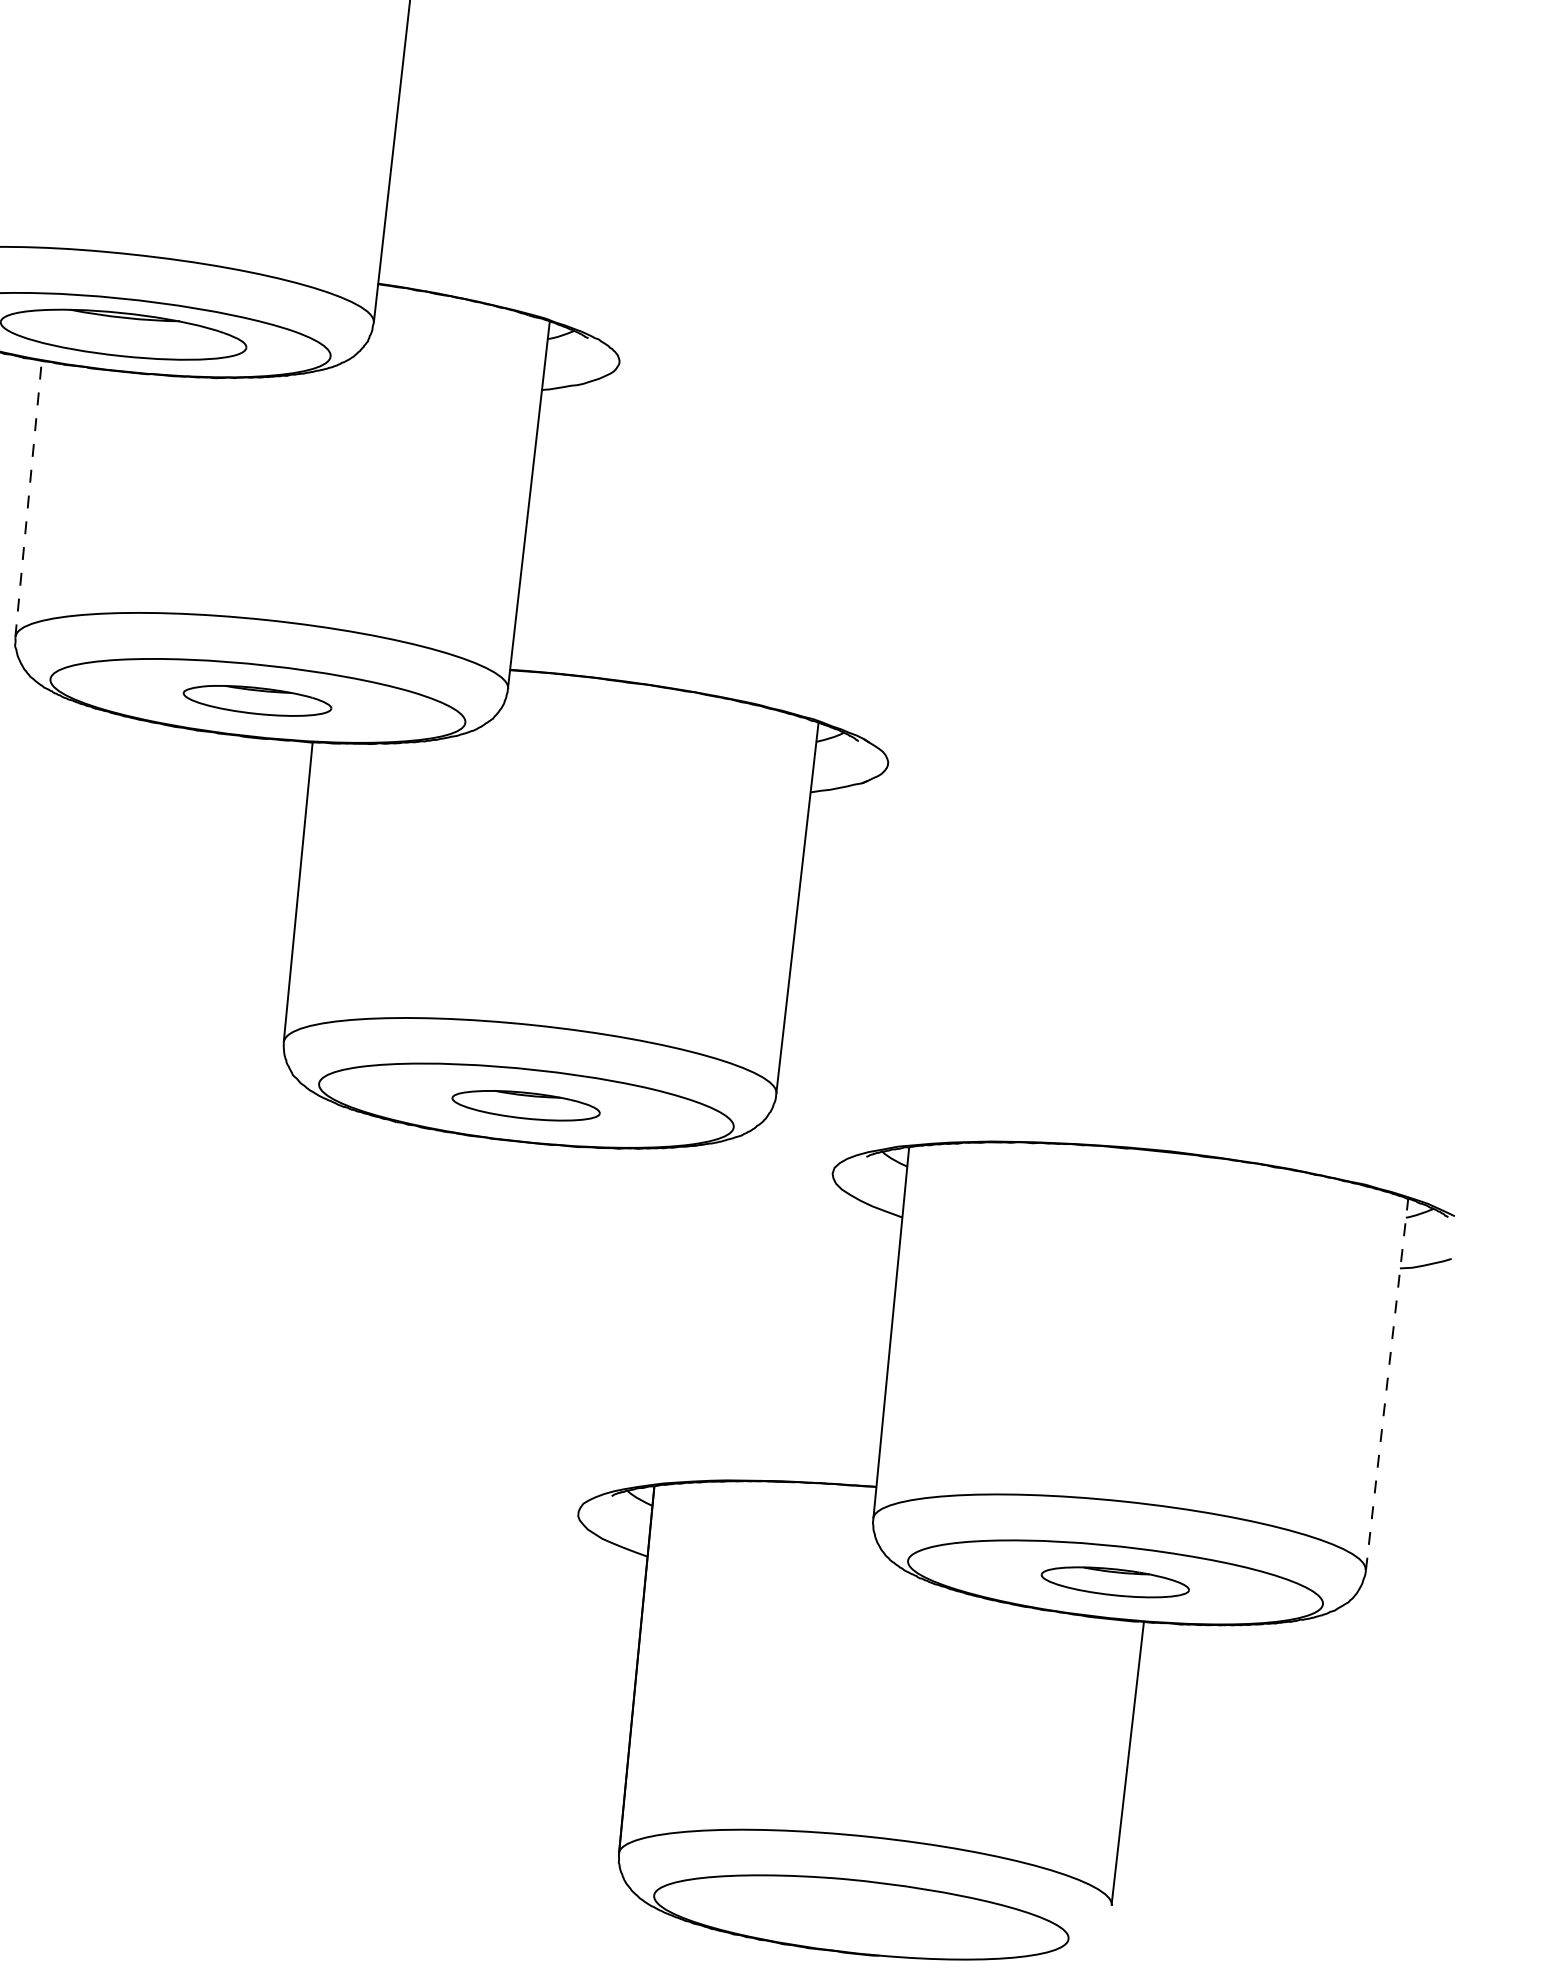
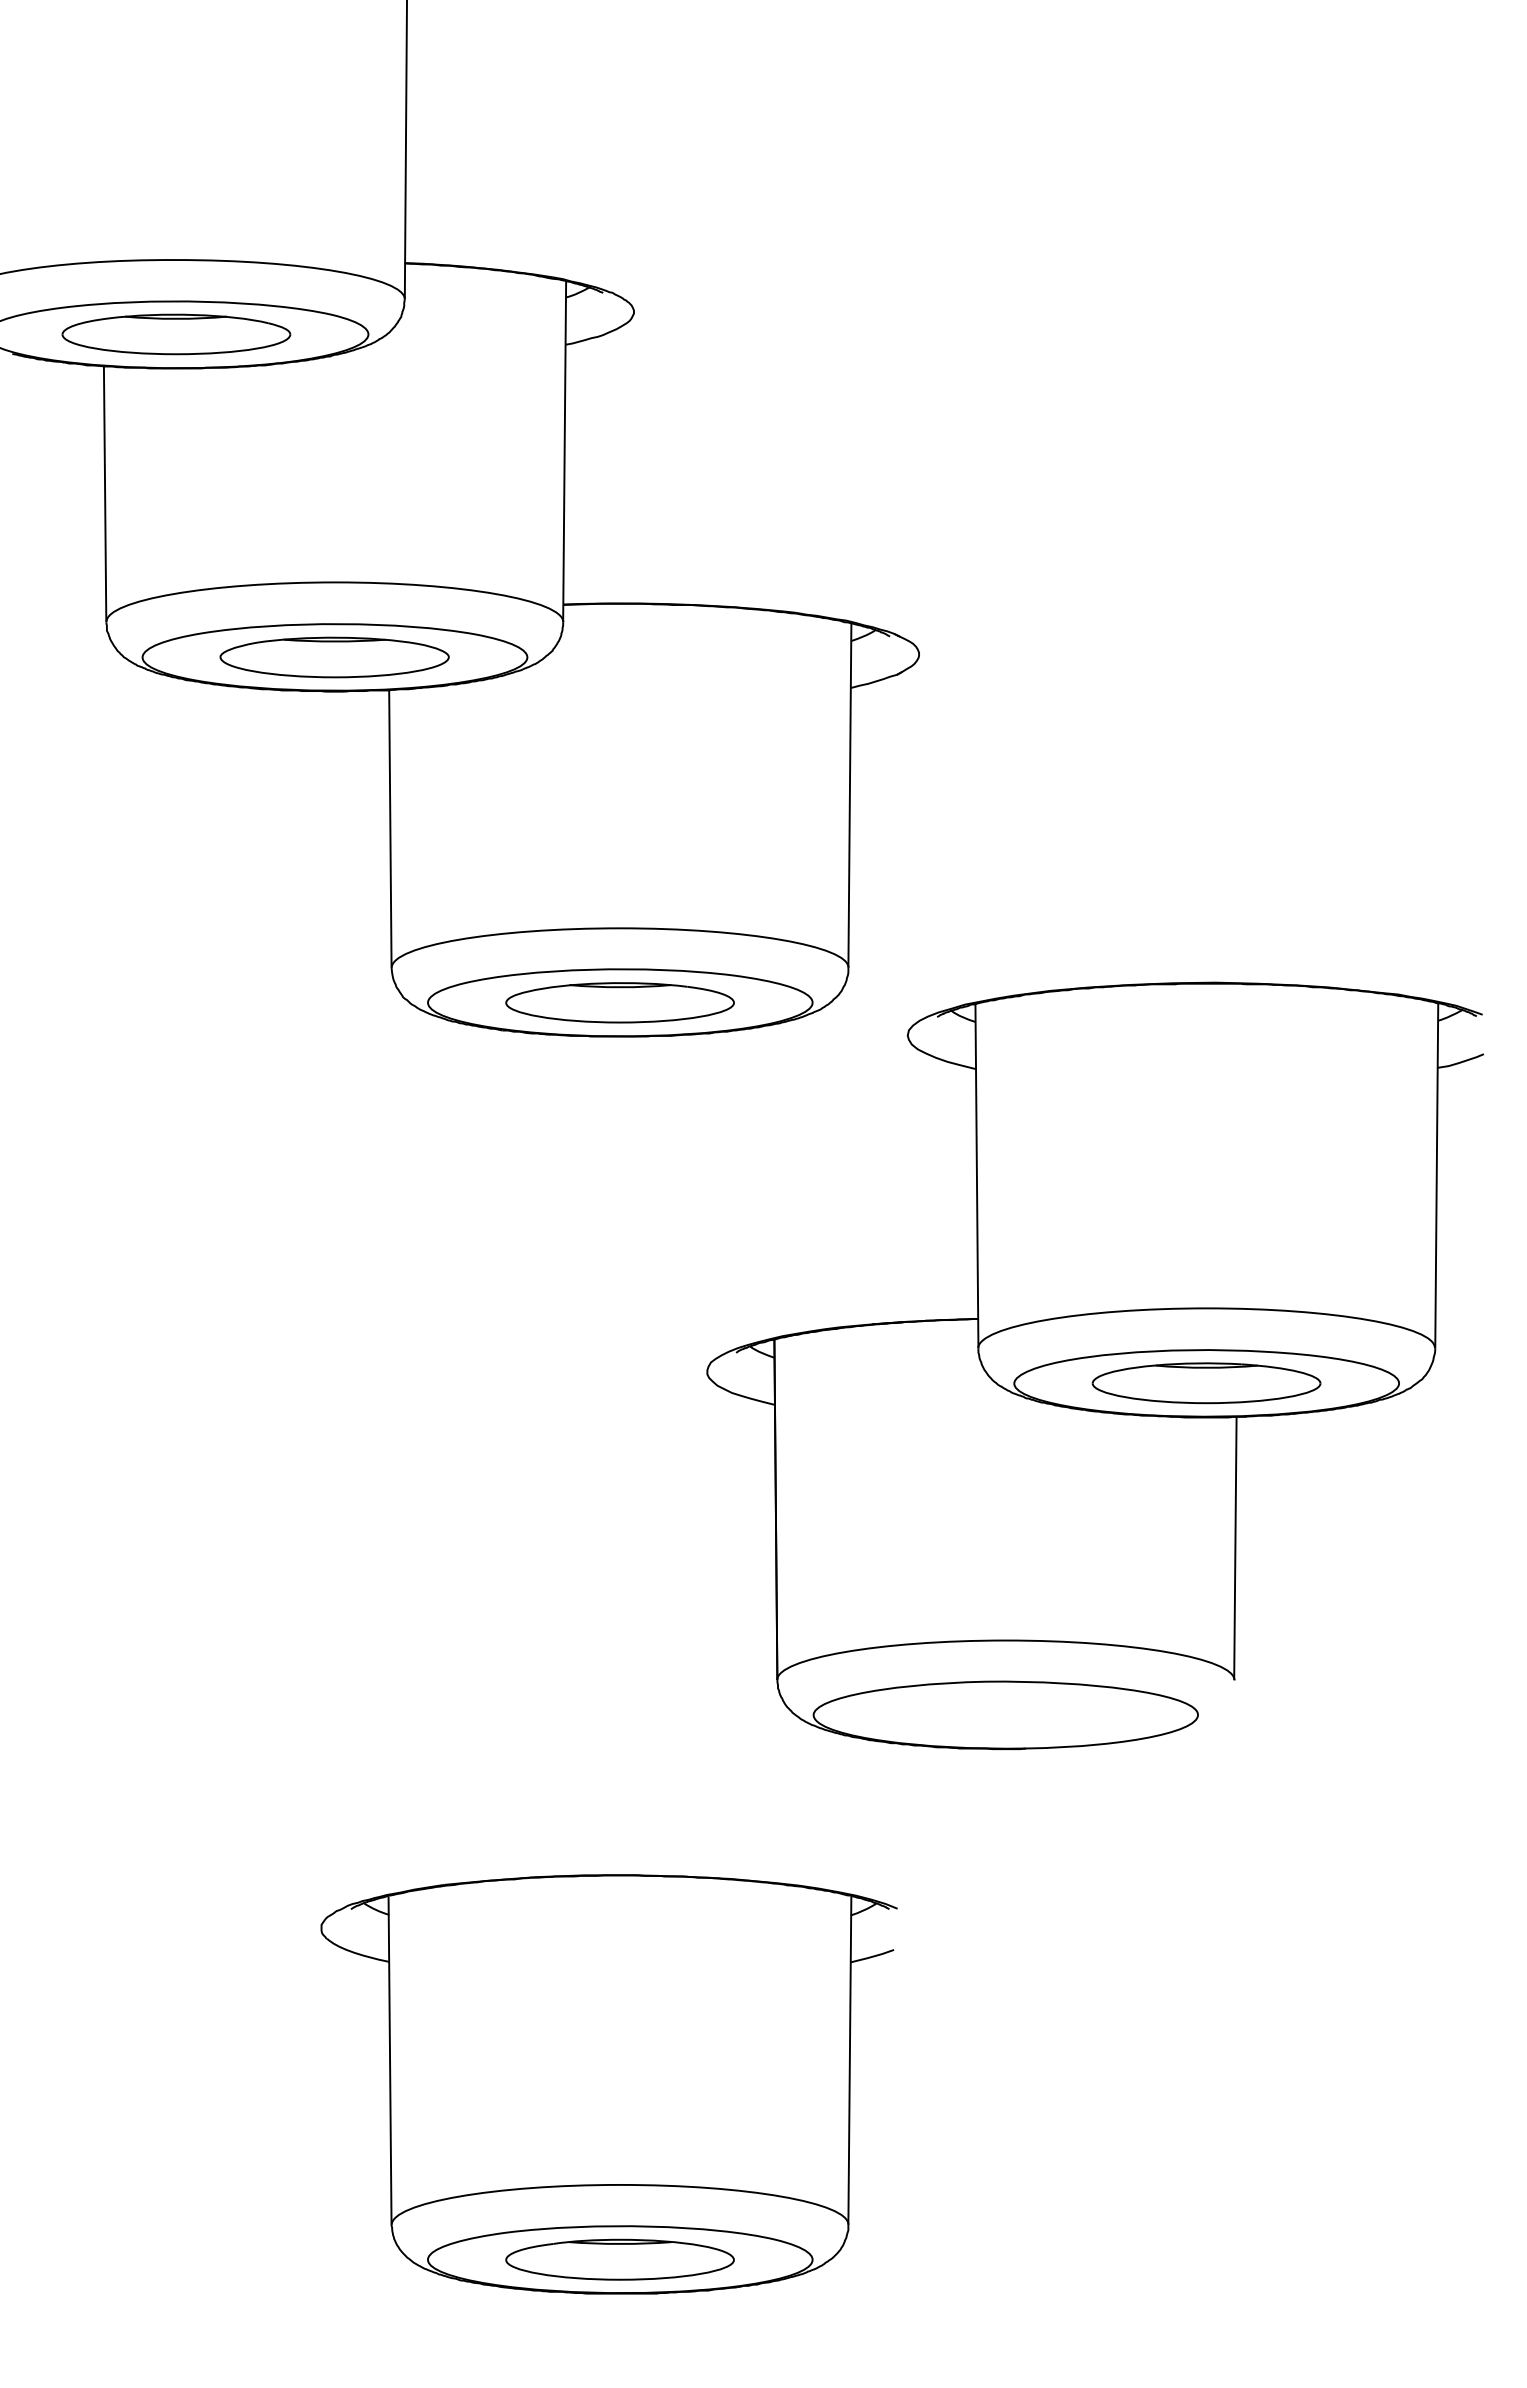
line: (28, 499) -> (105, 494), dashed -> solid
part: (257, 700) -> (334, 657), size x1.67
part: (525, 1105) -> (619, 1002), size x1.67
line: (1386, 1384) -> (1436, 1175), dashed -> solid
part: (1115, 1582) -> (1206, 1383), size x1.67

